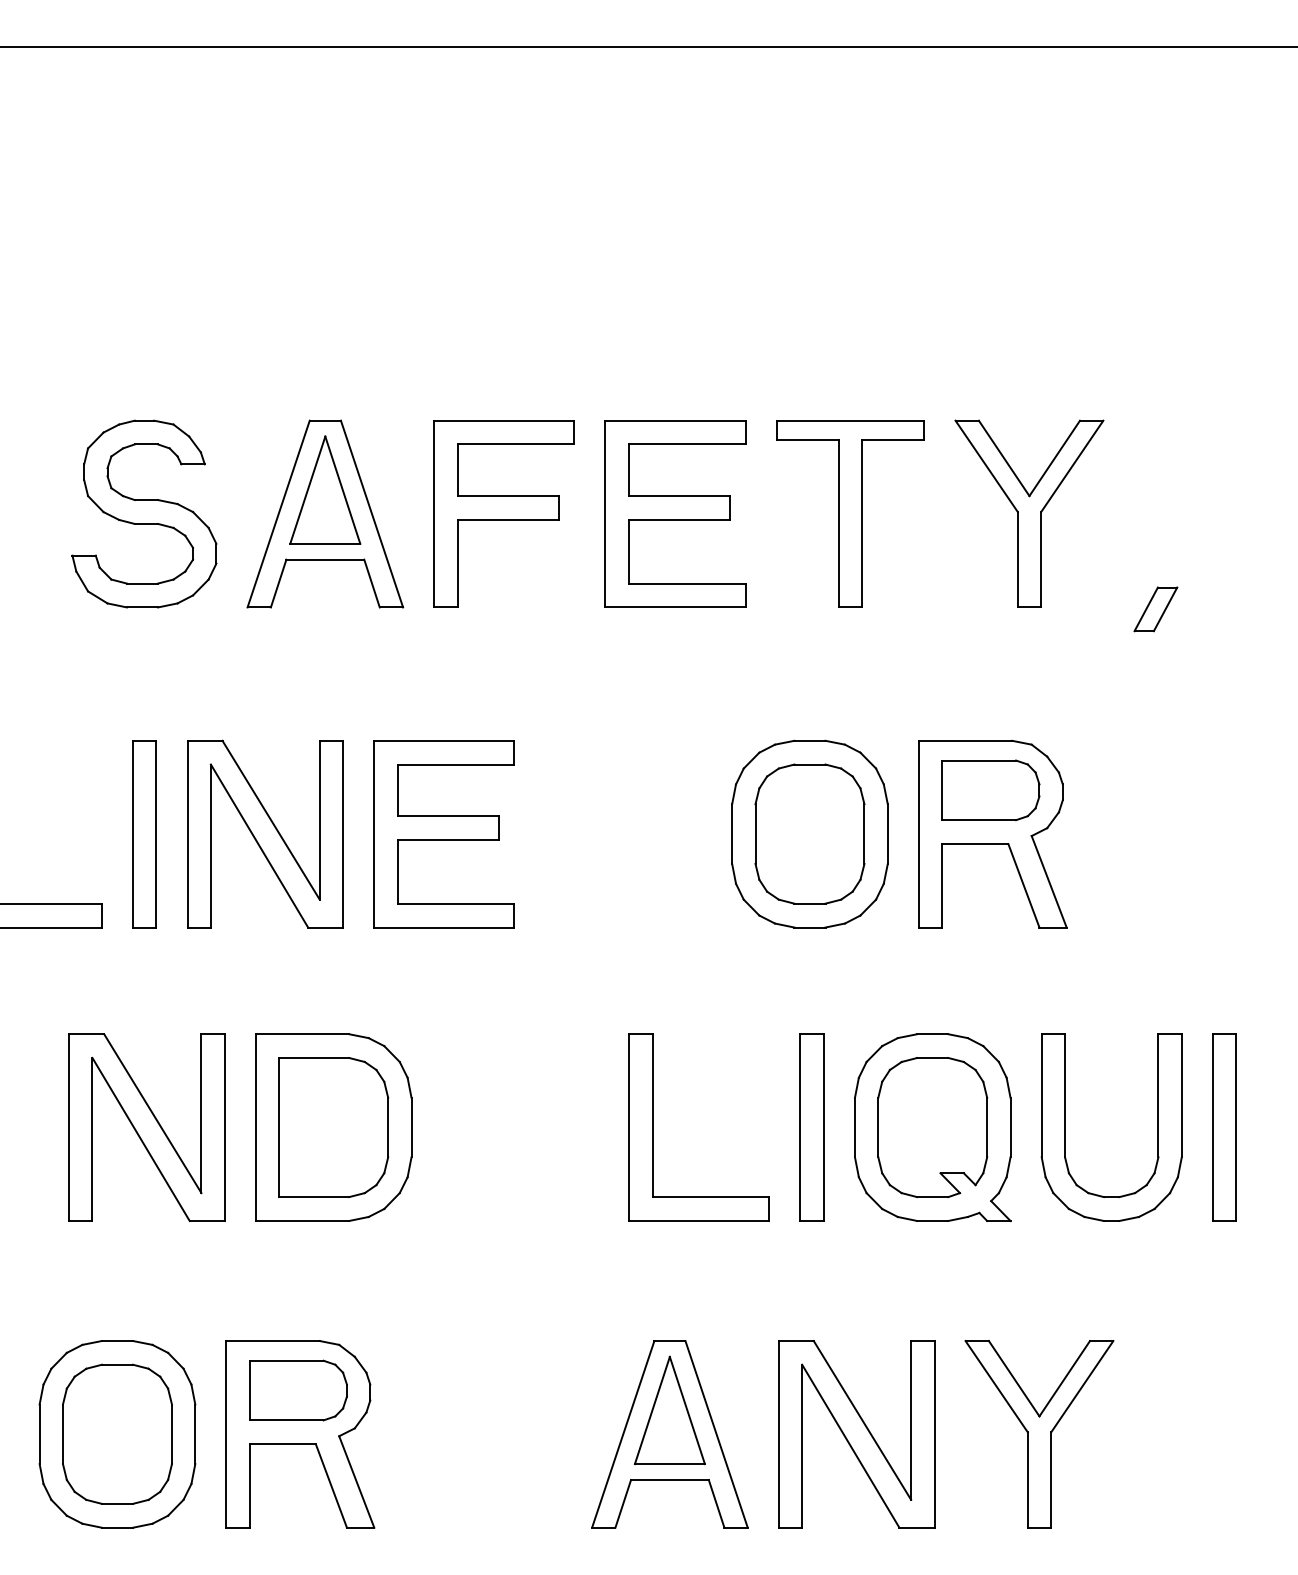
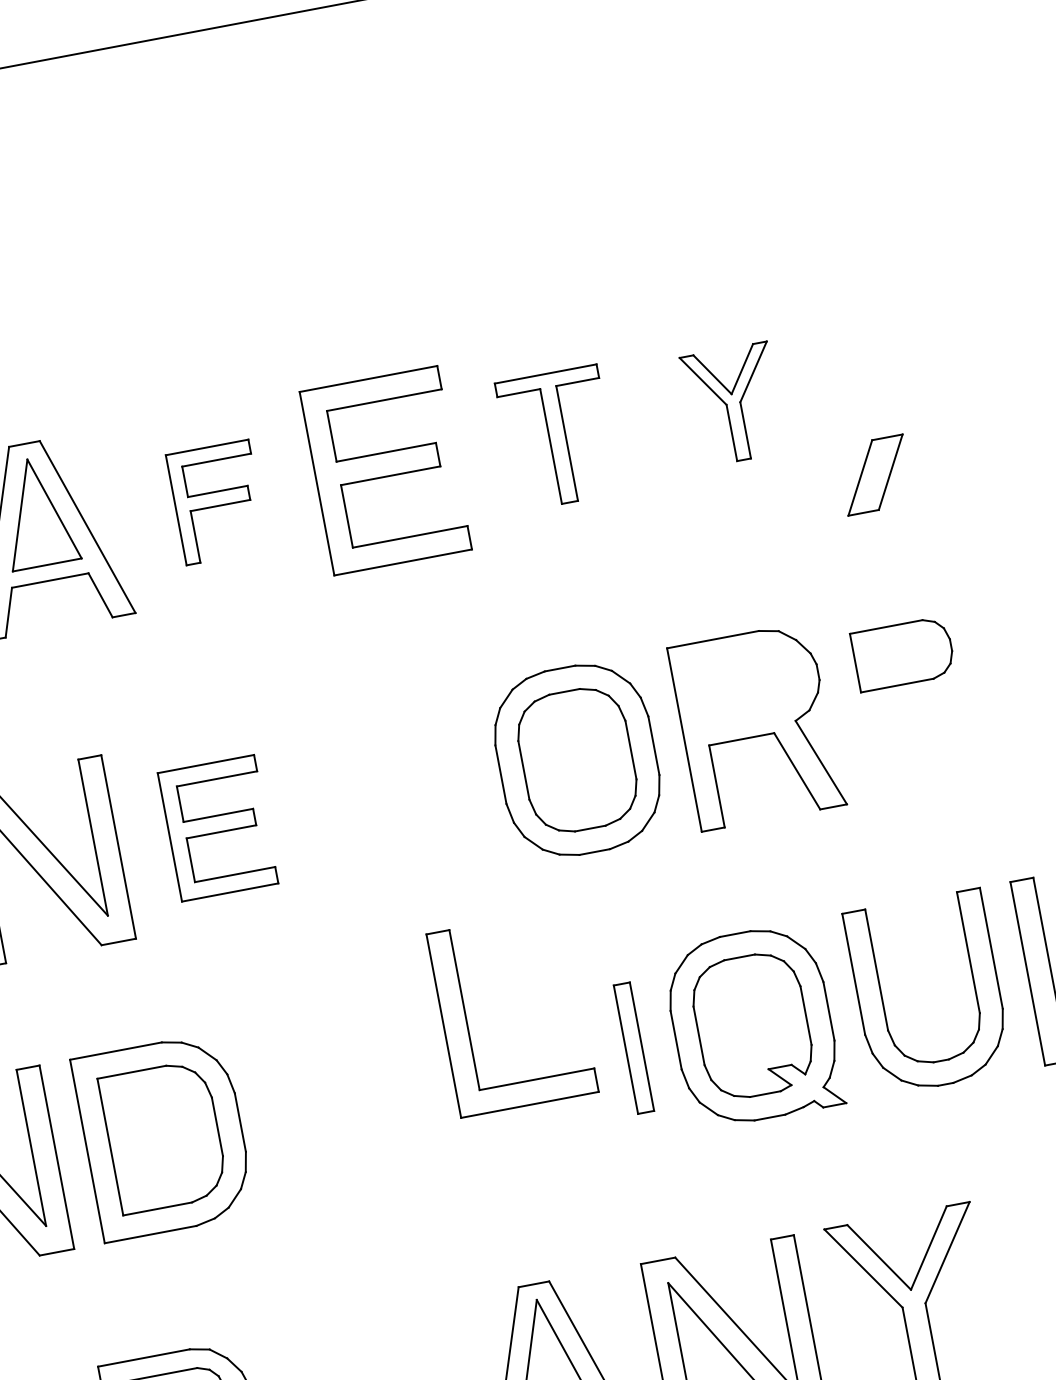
part: (503, 513) -> (216, 502), size x0.6
part: (850, 513) -> (557, 437), size x0.7
part: (1029, 513) -> (733, 404), size x0.6
part: (1155, 609) -> (875, 475), size x1.6
part: (990, 790) -> (902, 654), moved
part: (443, 834) -> (217, 828), size x0.7
part: (653, 1127) -> (467, 1021), moved
part: (811, 1127) -> (633, 1048), size x0.7

